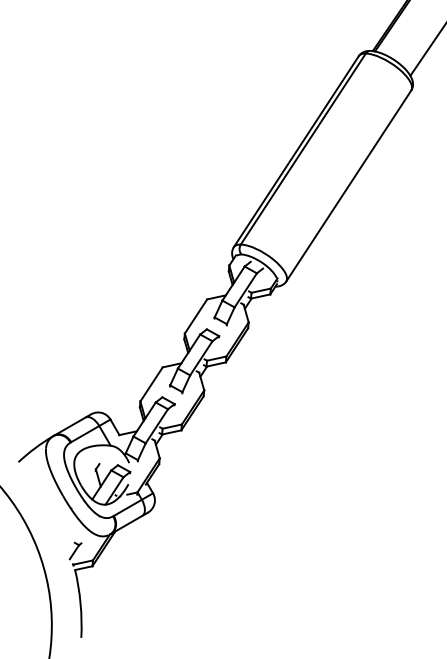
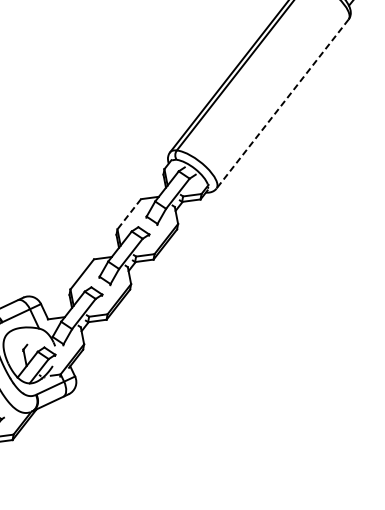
line: (348, 186) -> (282, 104), solid -> dashed
line: (195, 316) -> (128, 214), solid -> dashed

